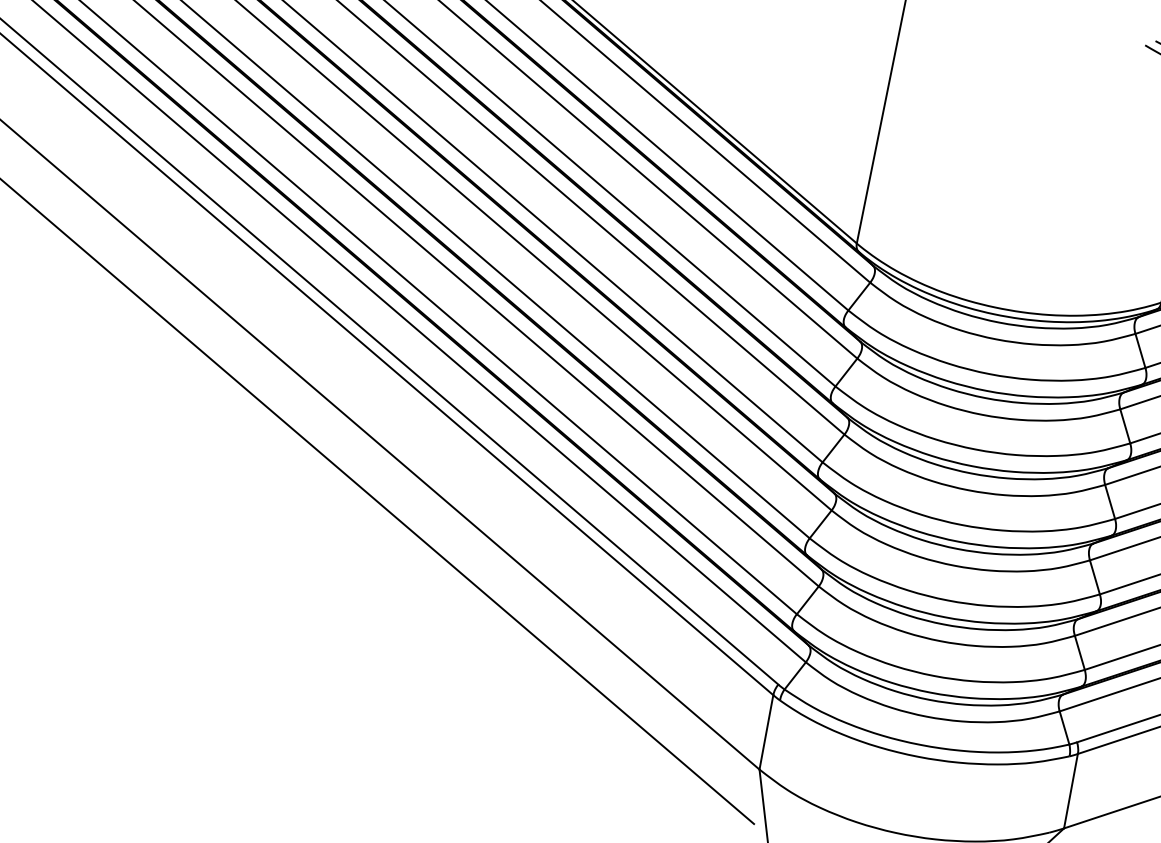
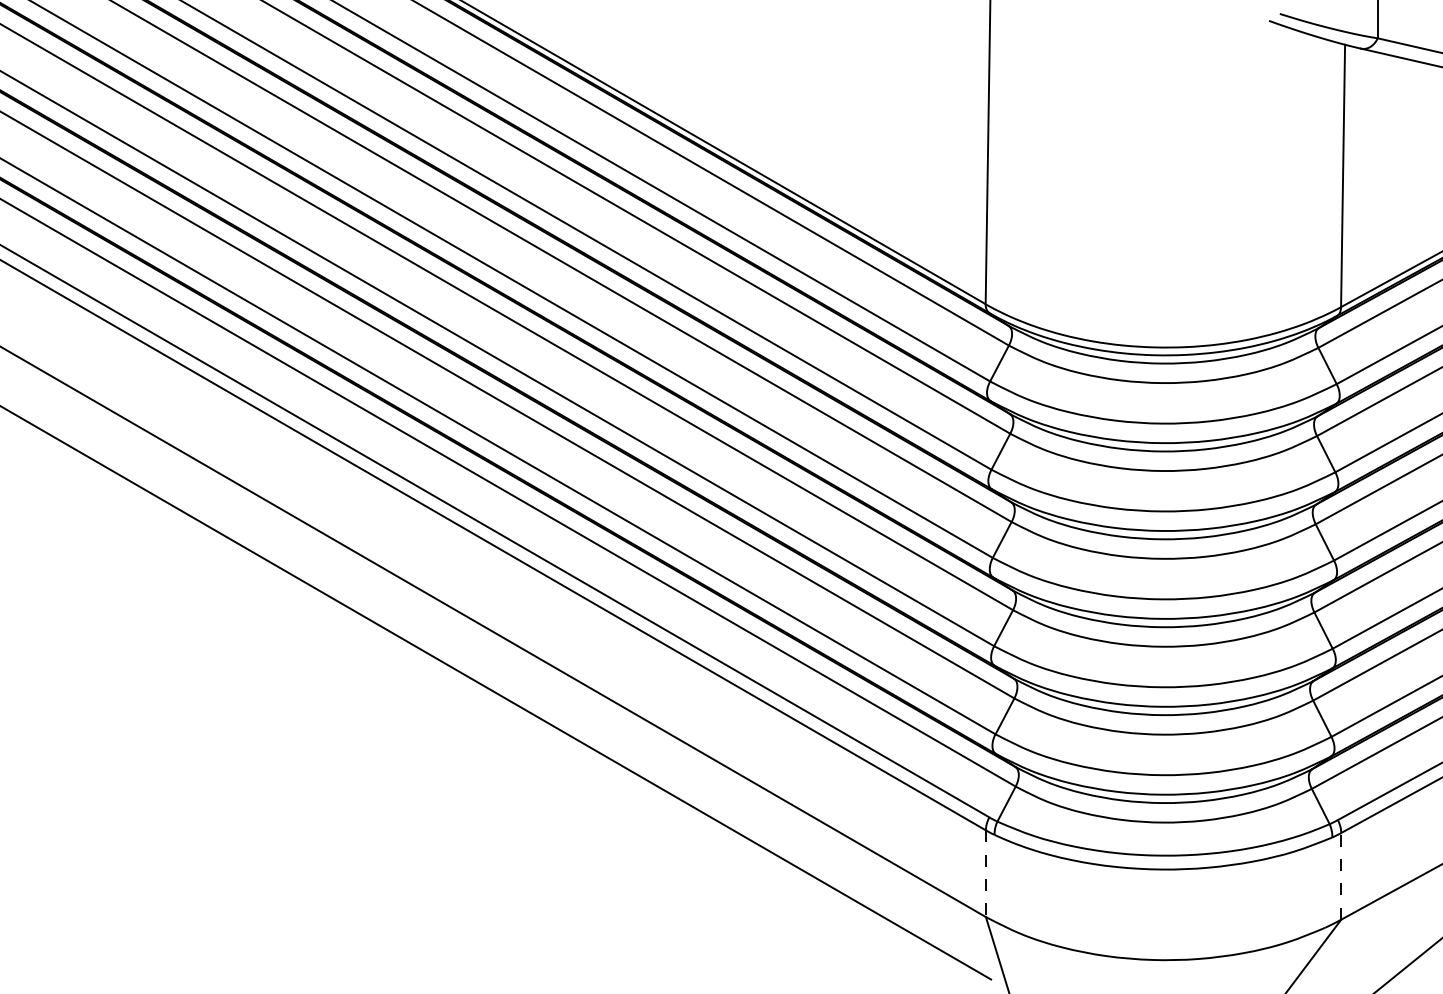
line: (765, 732) -> (985, 874), solid -> dashed
line: (1071, 790) -> (1341, 875), solid -> dashed

